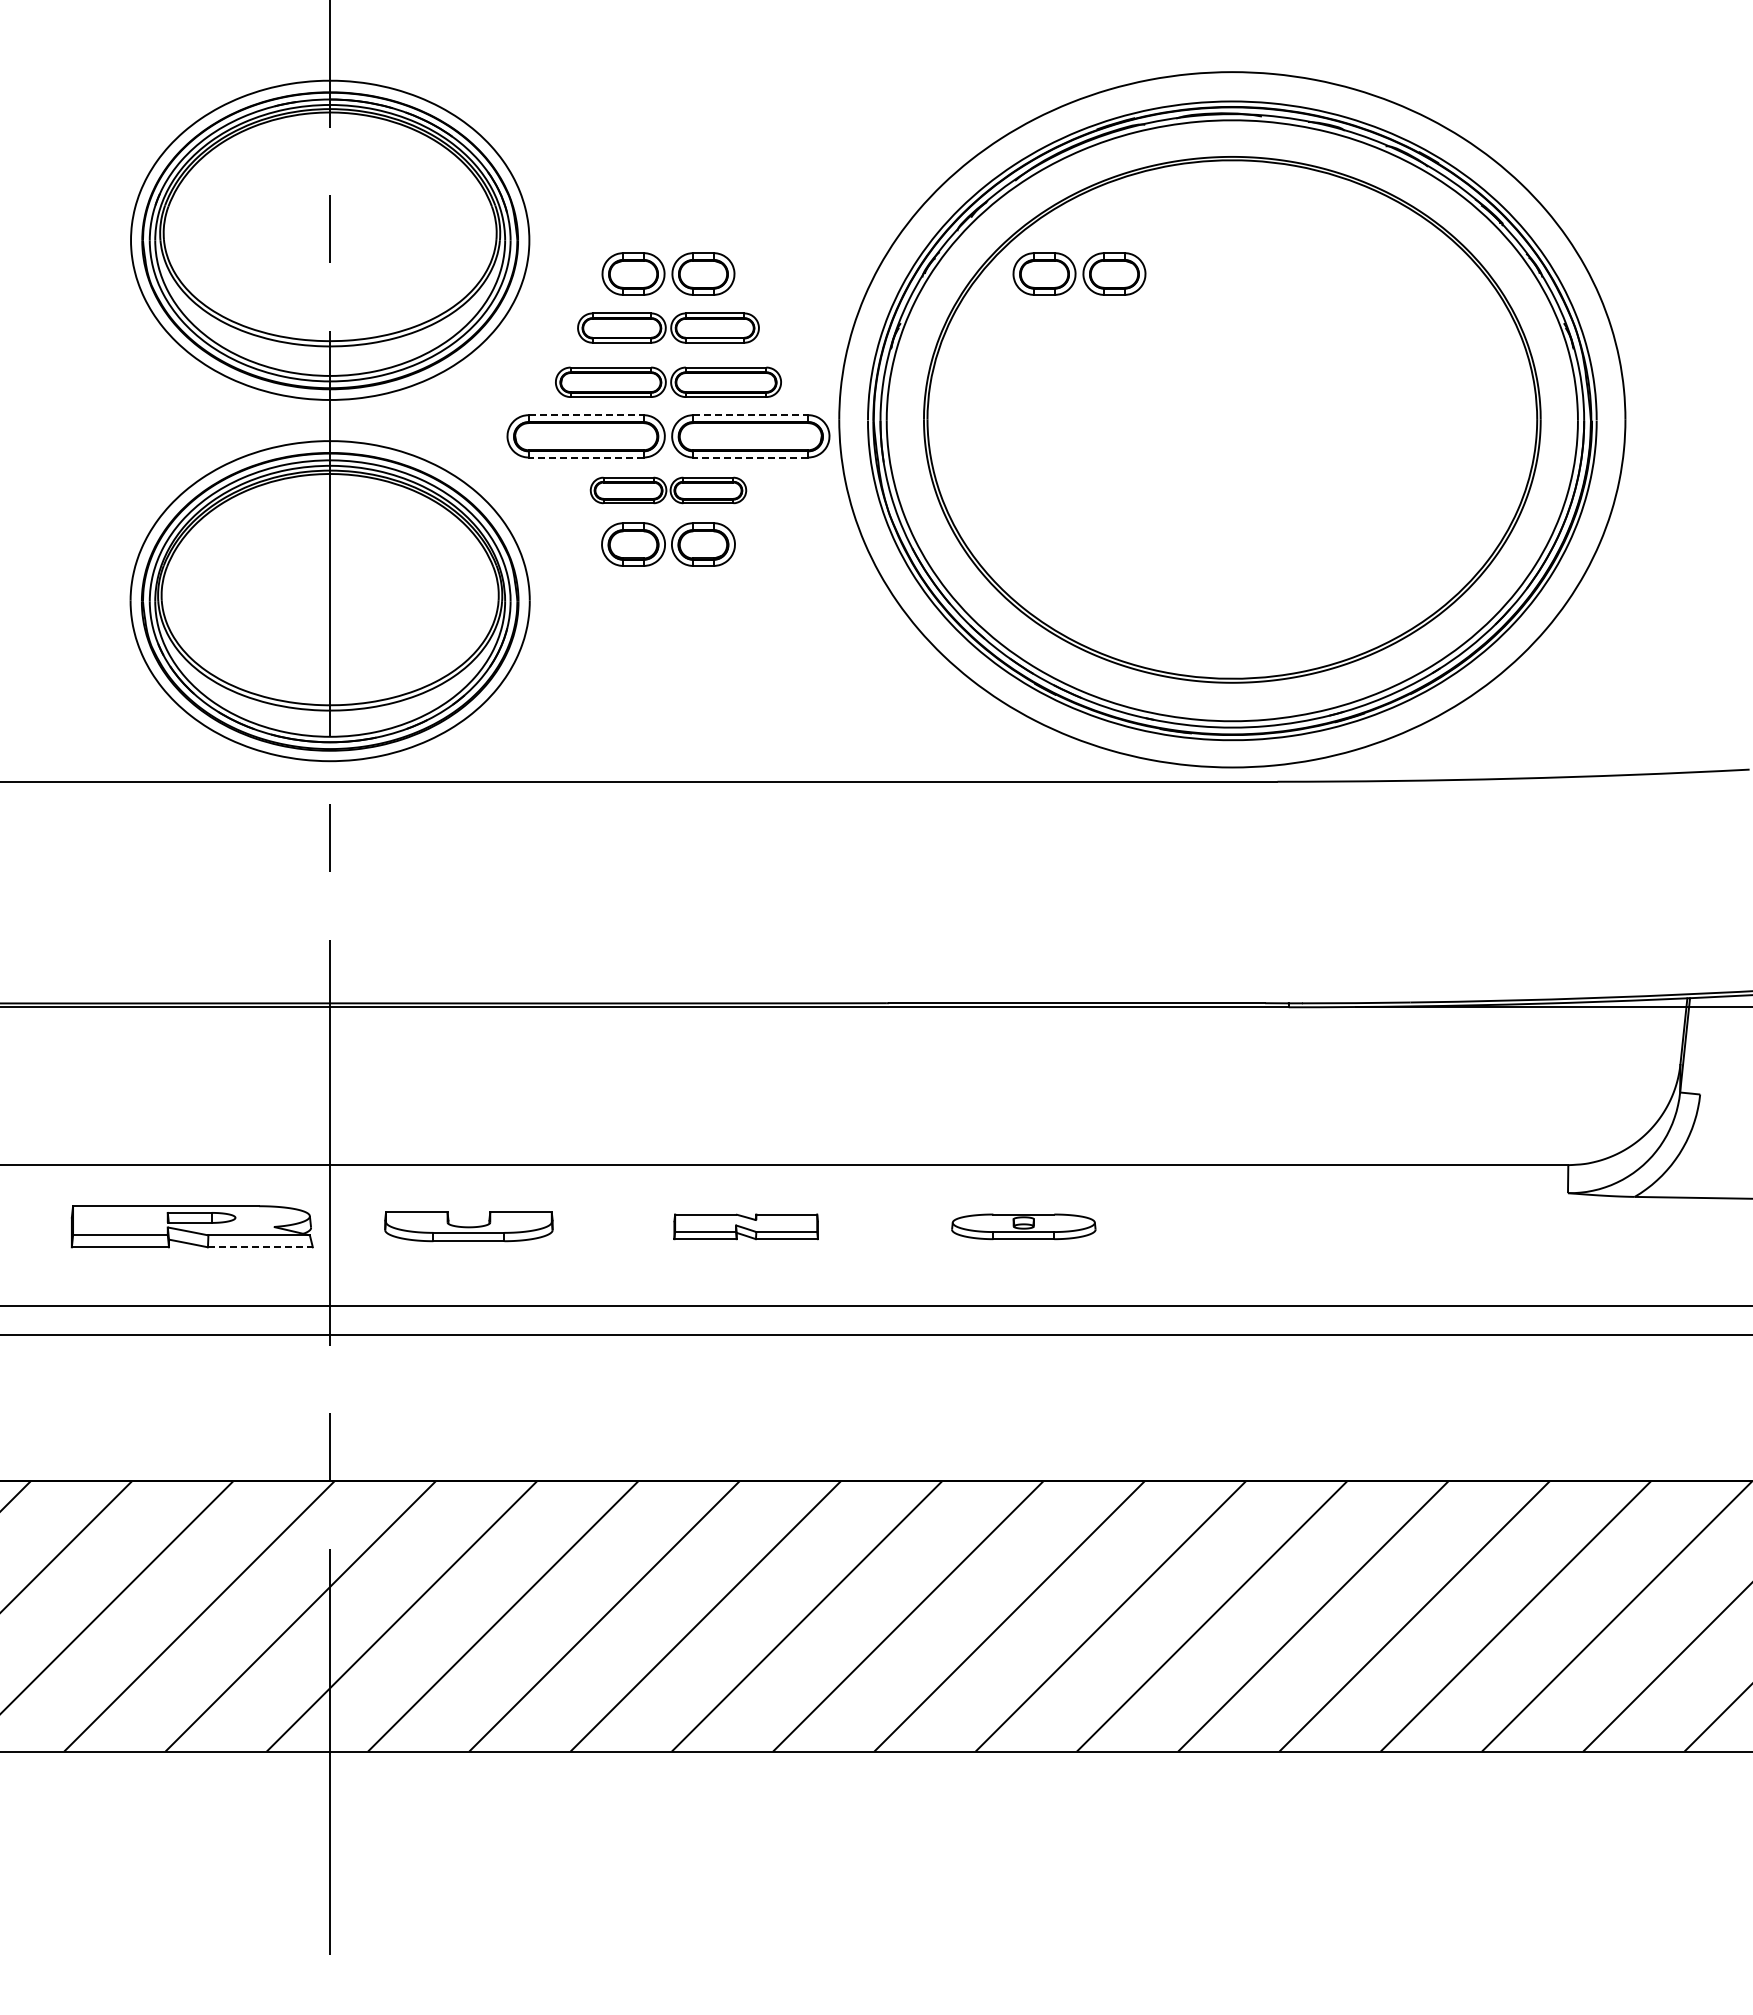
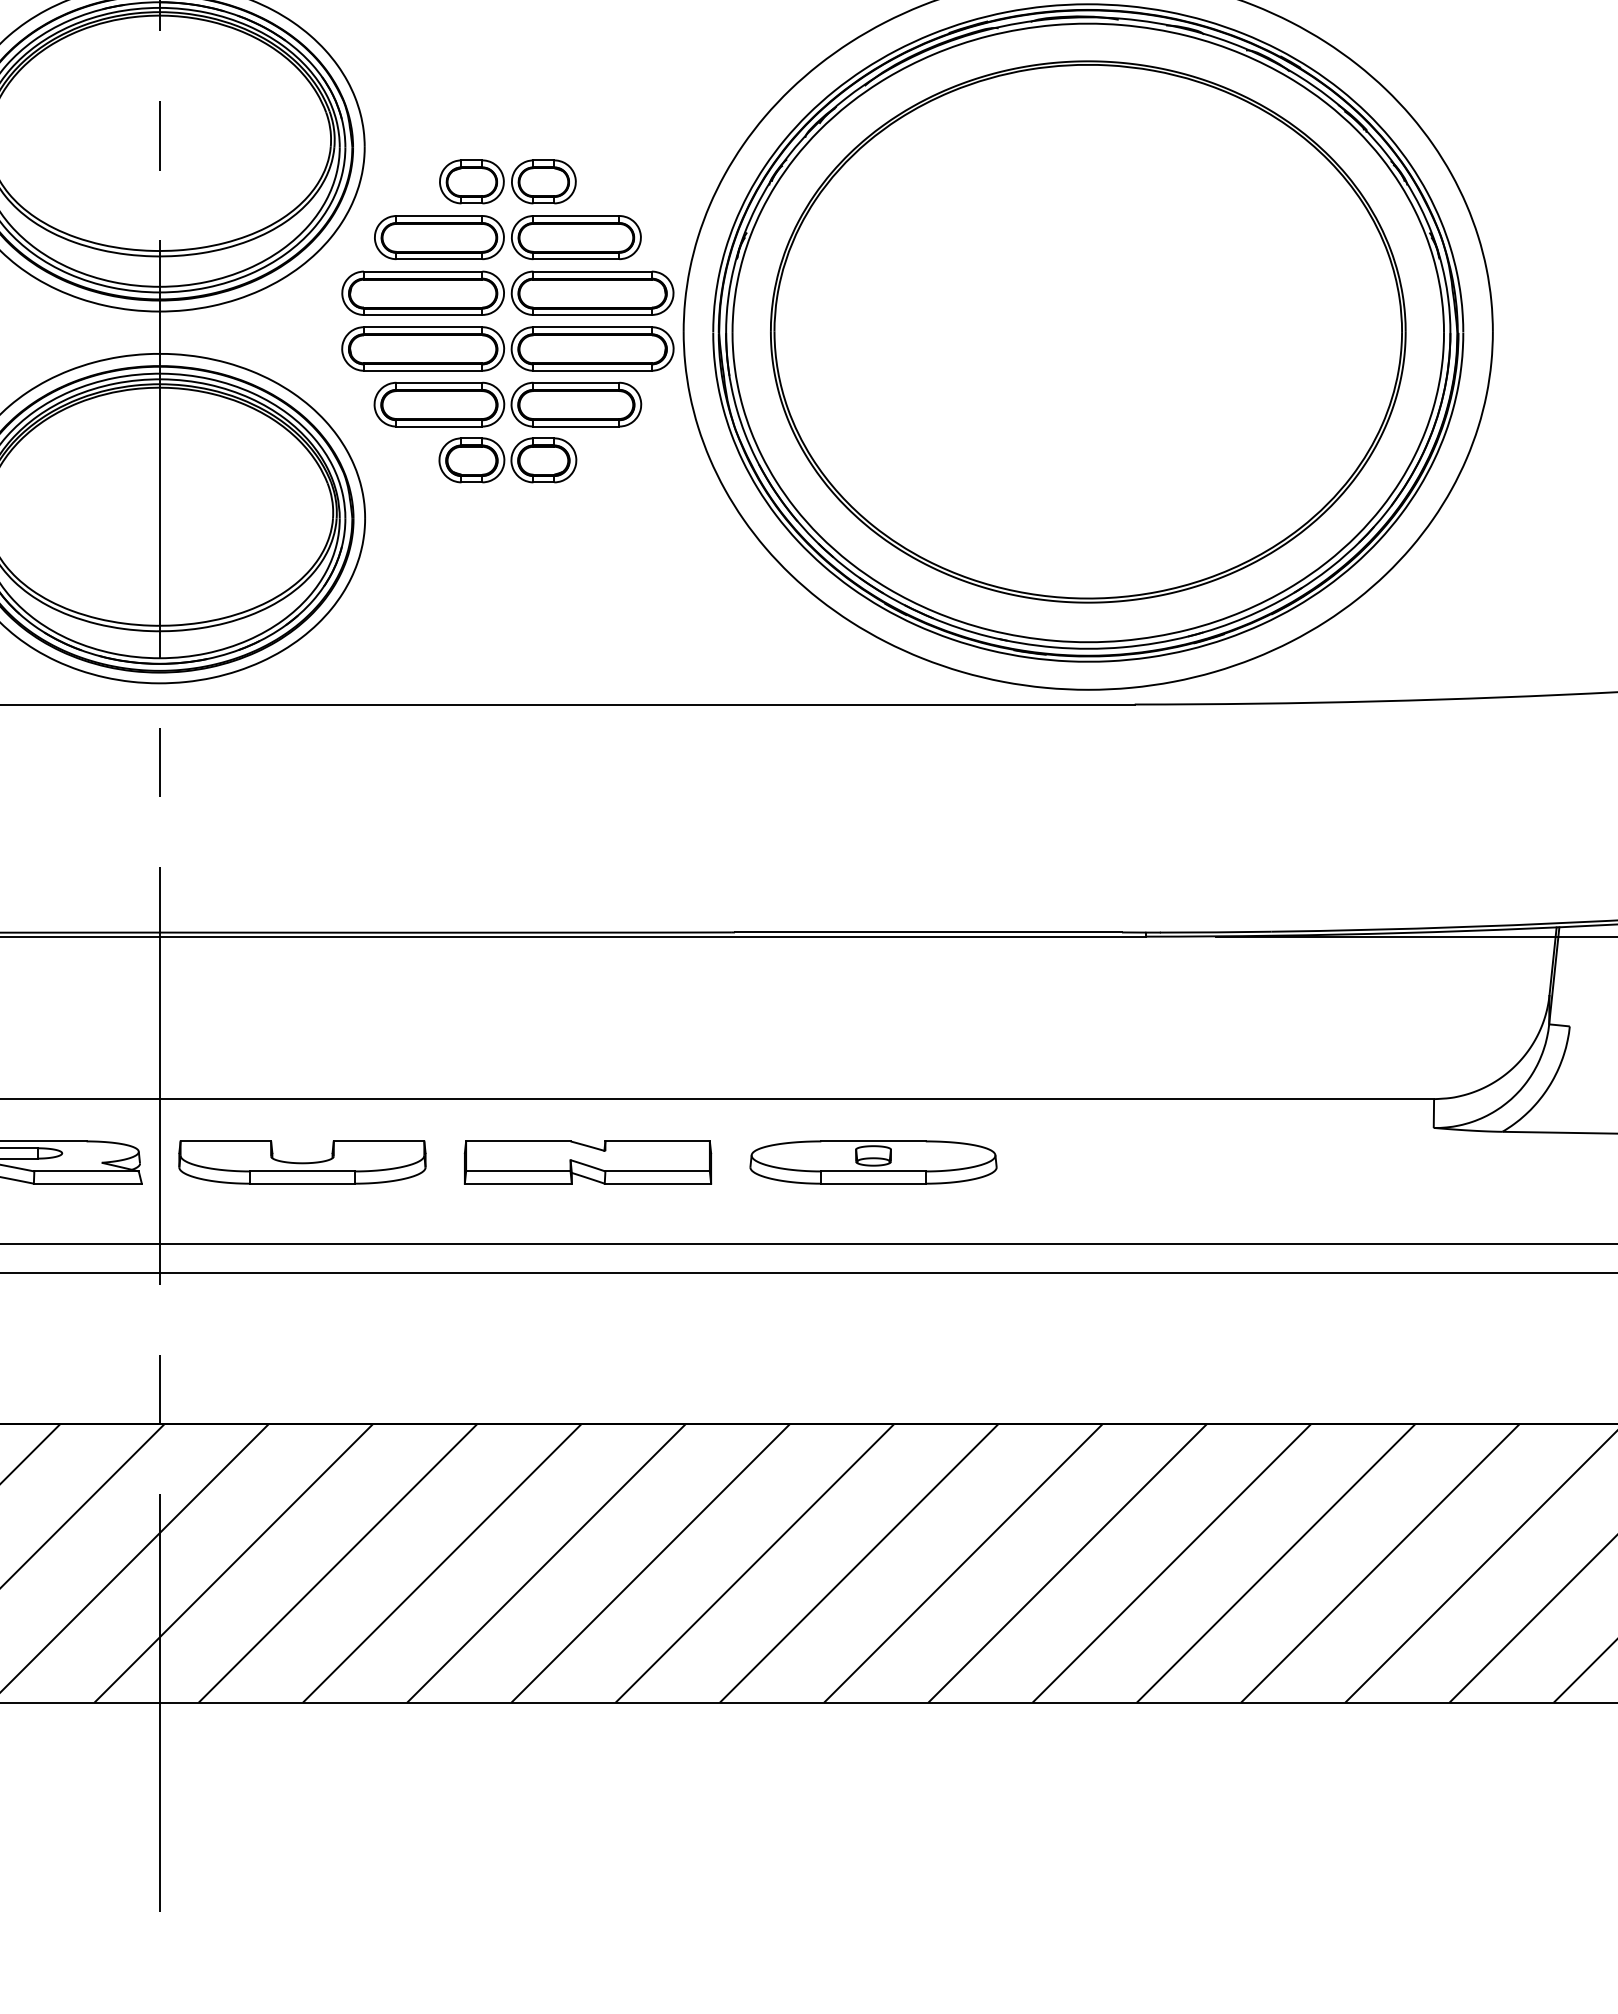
part: (1079, 273) -> (930, 181), removed
part: (668, 327) -> (507, 236), size x1.43
part: (668, 382) -> (507, 293), size x1.43
line: (586, 415) -> (423, 327), dashed -> solid
line: (750, 415) -> (592, 327), dashed -> solid
line: (586, 457) -> (423, 370), dashed -> solid
line: (750, 457) -> (592, 370), dashed -> solid
part: (668, 490) -> (507, 404), size x1.67
part: (468, 1226) -> (302, 1162), size x1.43
part: (745, 1226) -> (587, 1162), size x1.67
part: (1023, 1226) -> (873, 1162), size x1.67
line: (260, 1247) -> (87, 1183), dashed -> solid

